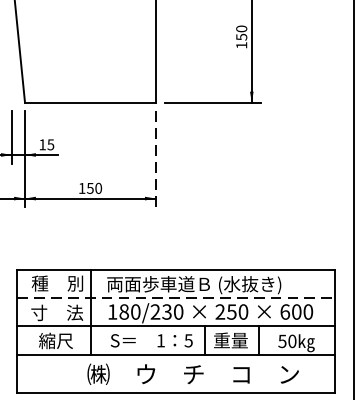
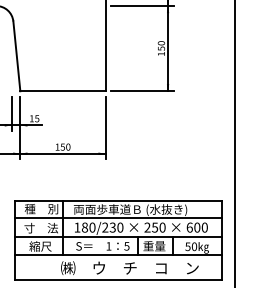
line: (155, 159) -> (105, 128), dashed -> solid
line: (177, 298) -> (119, 218), dashed -> solid

